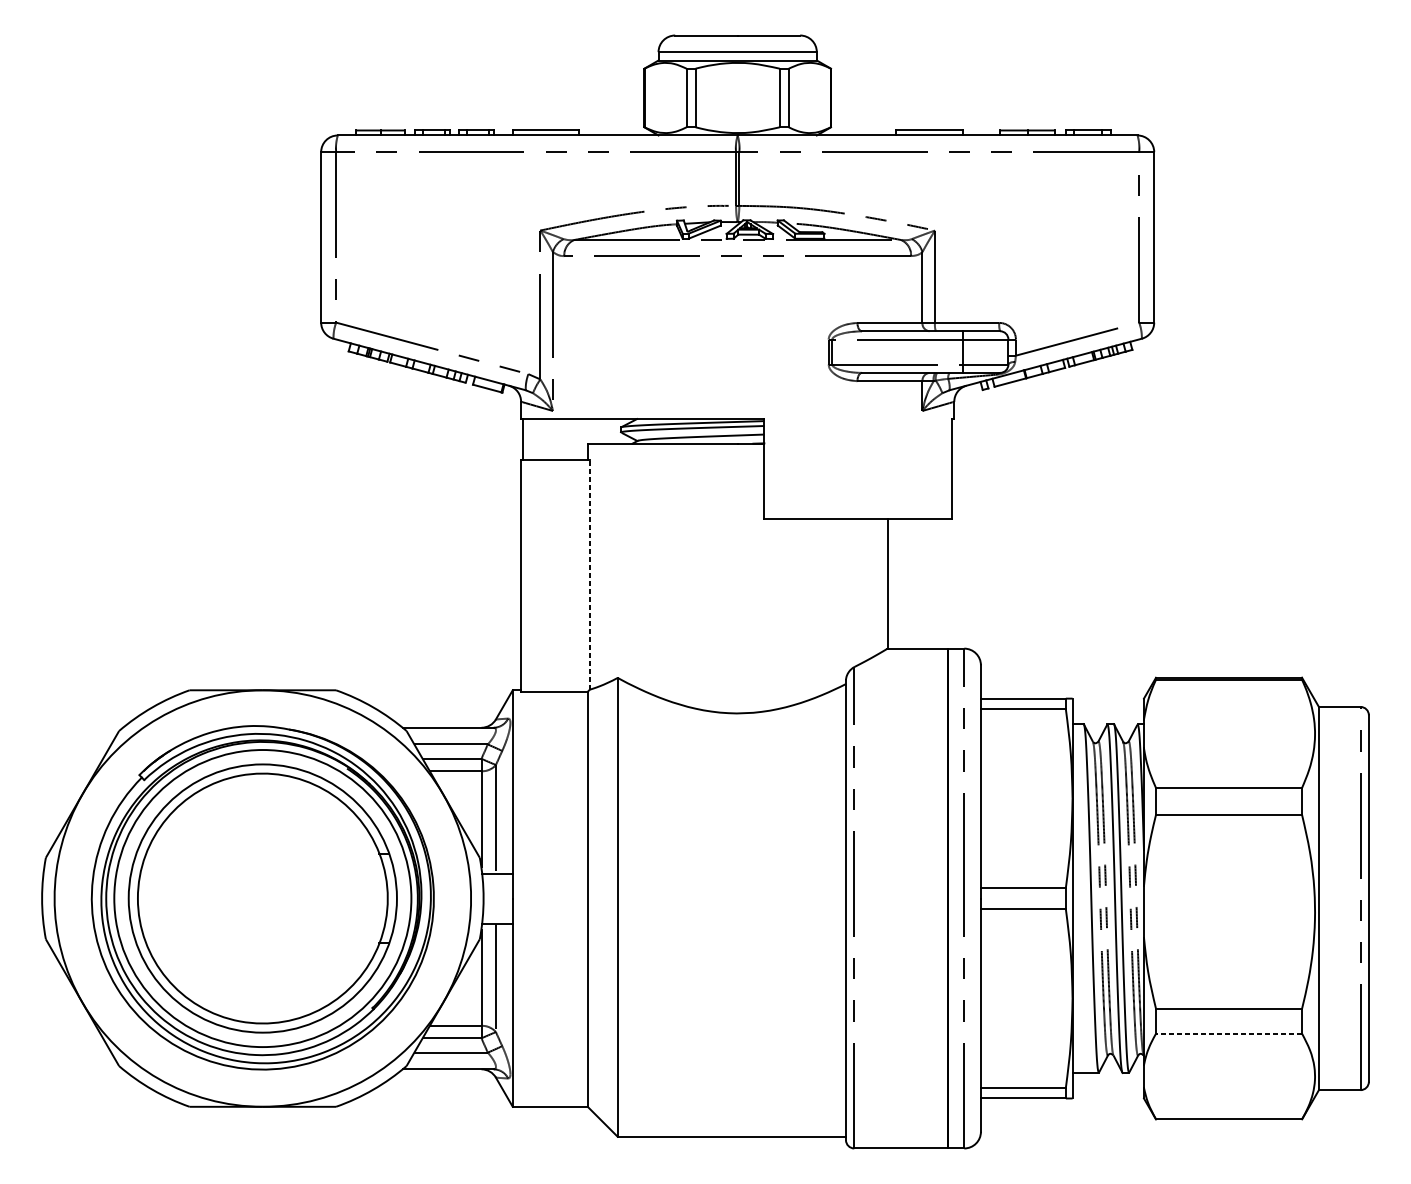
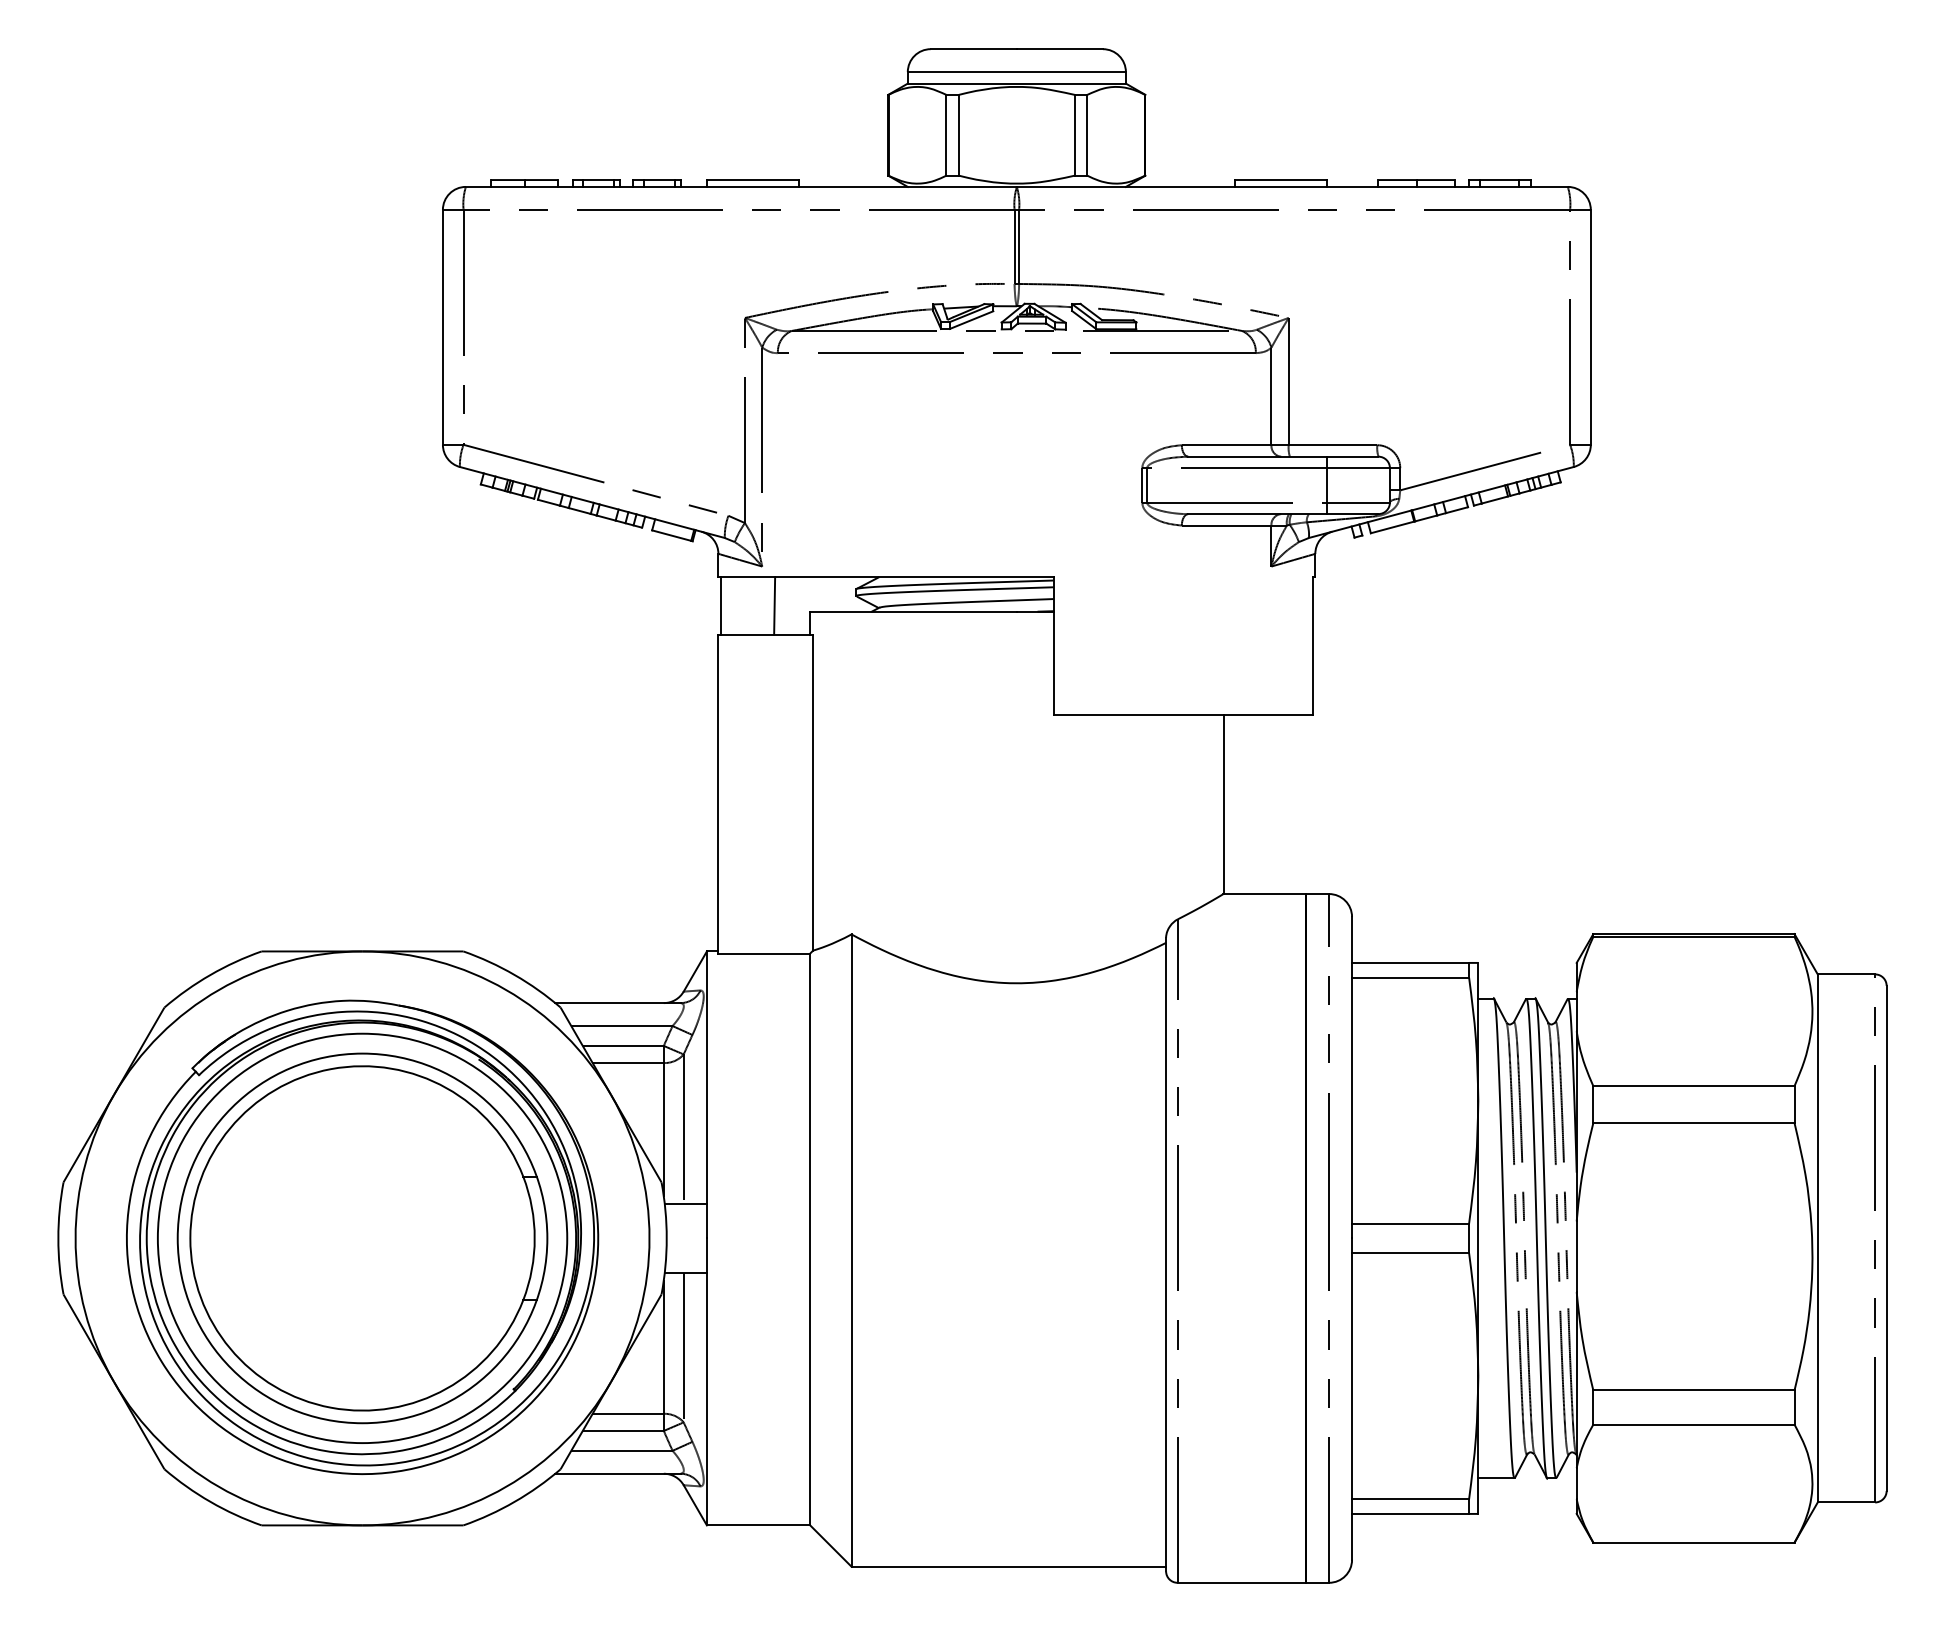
line: (561, 439) -> (774, 605), added
line: (590, 574) -> (813, 792), dashed -> solid
line: (1228, 1033) -> (1693, 1424), dashed -> solid

